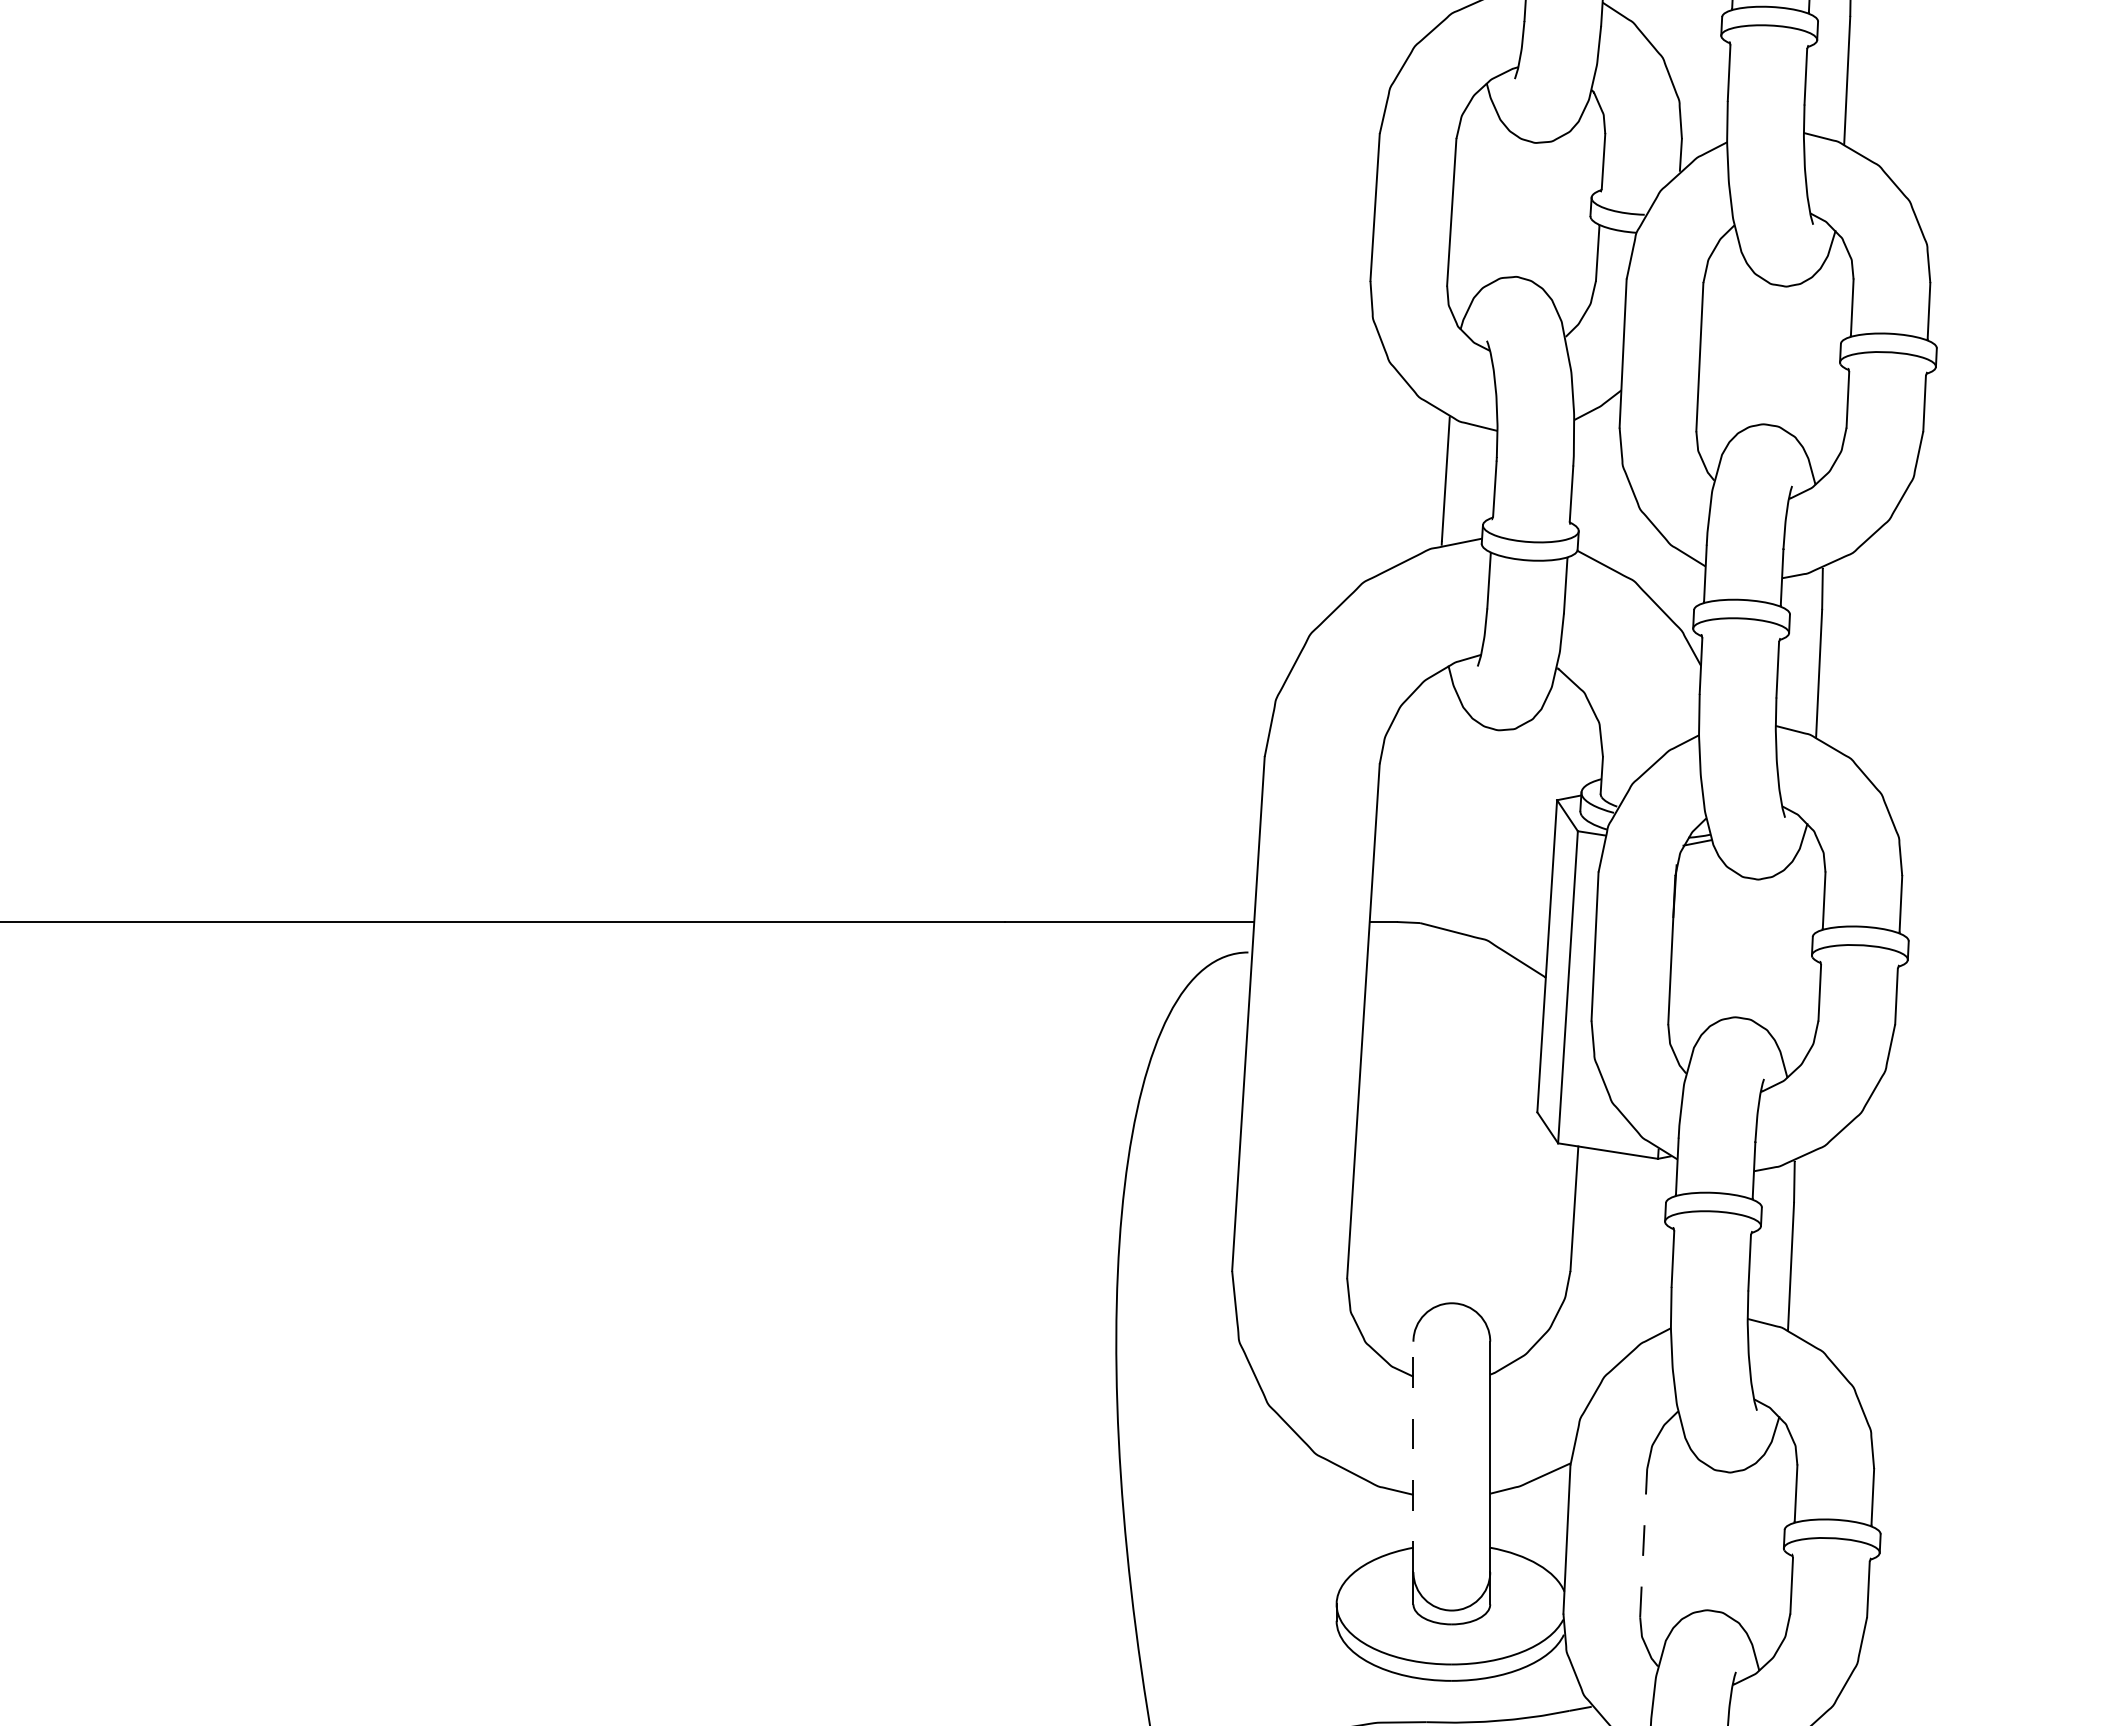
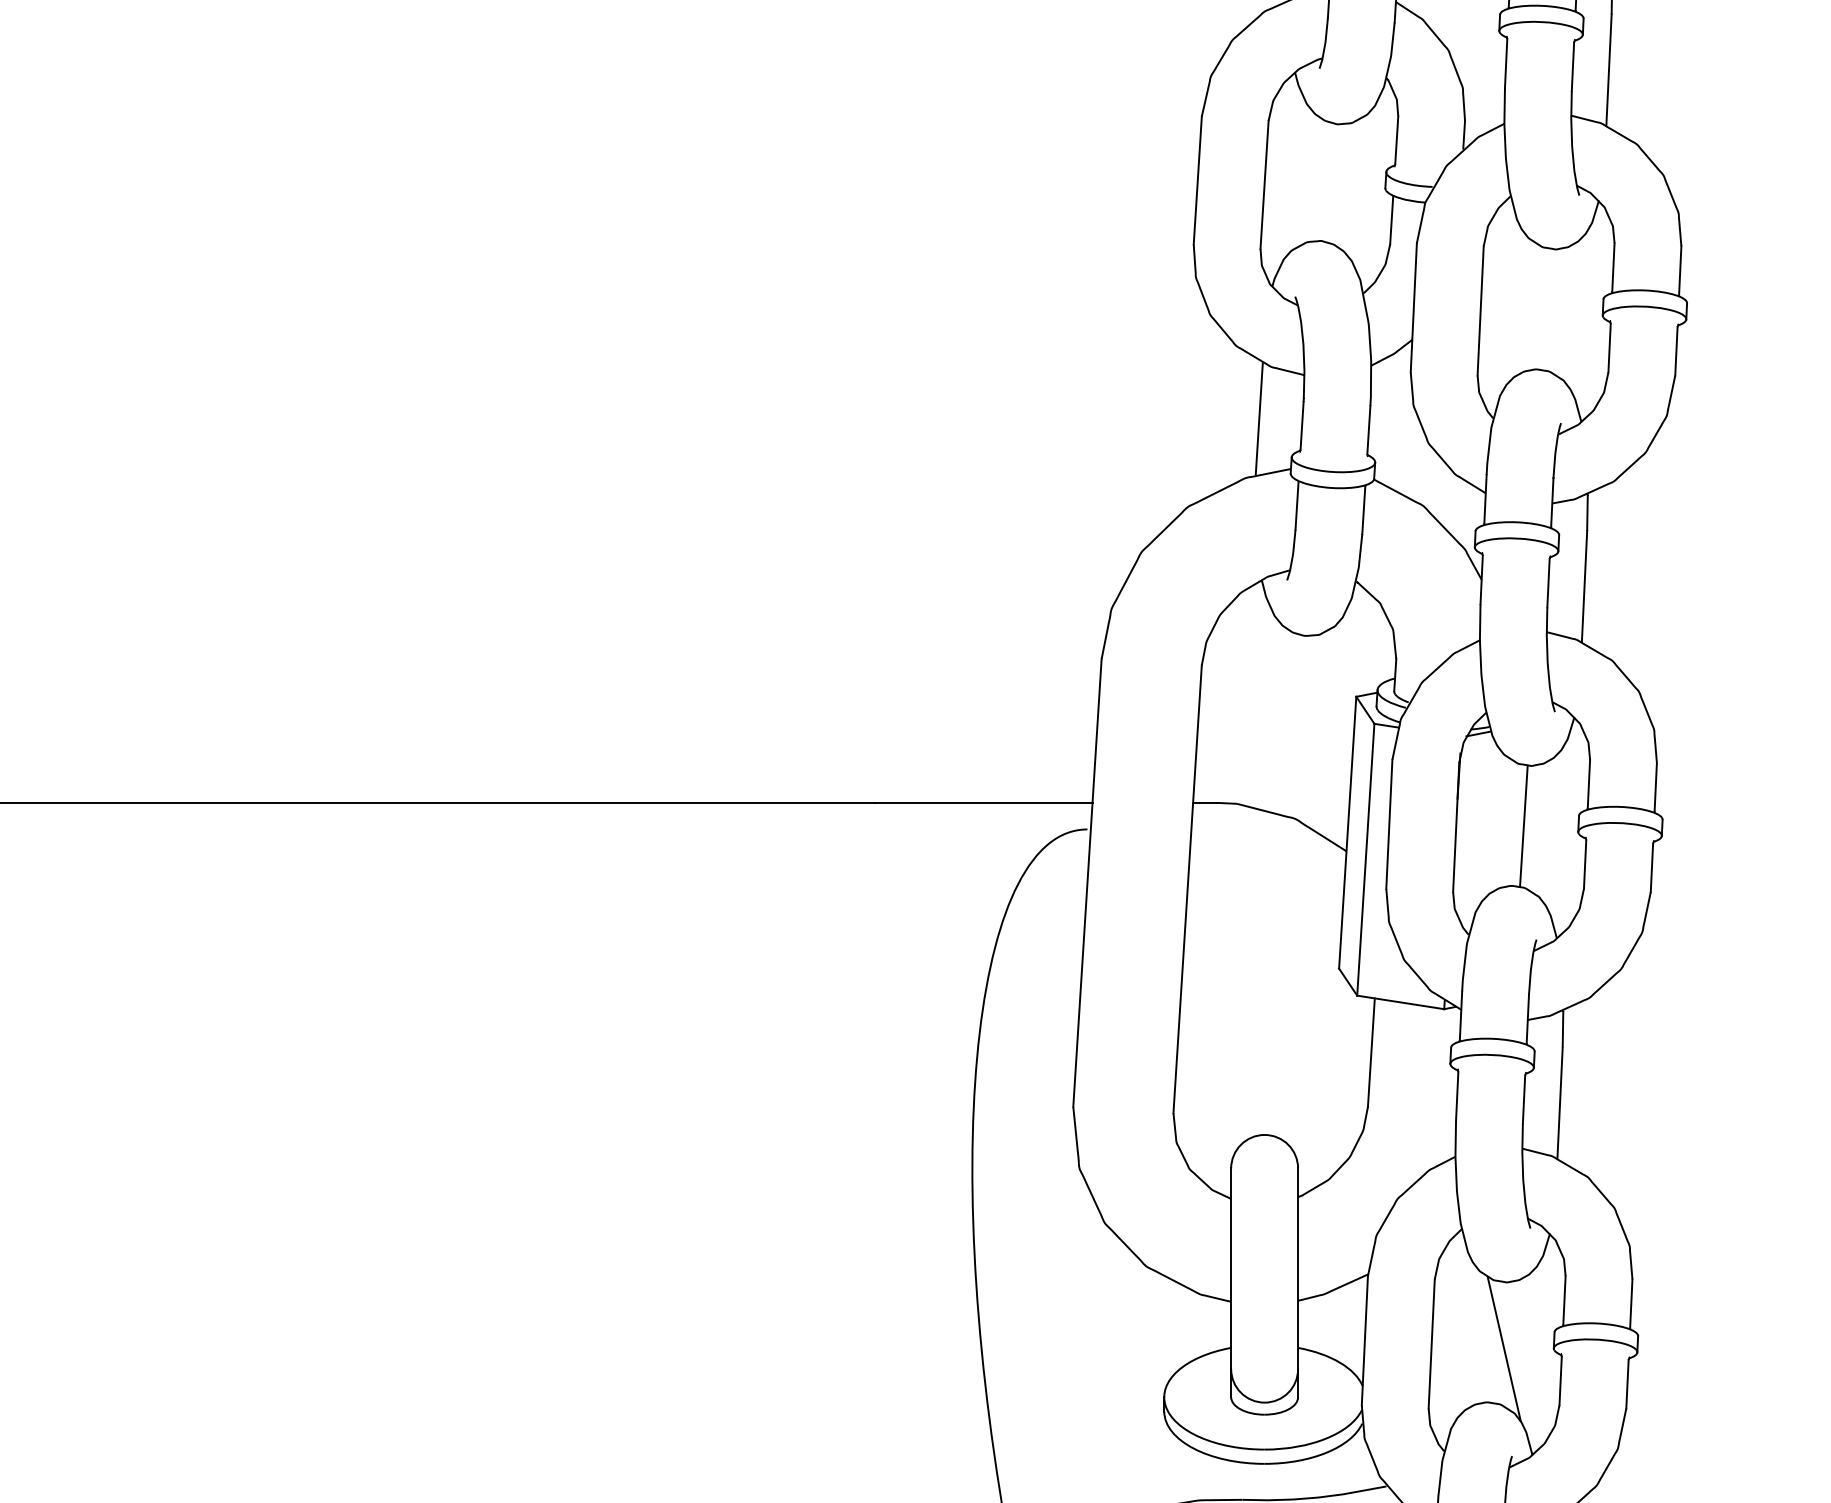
line: (1749, 948) -> (1523, 825), added
line: (1413, 1456) -> (1231, 1268), dashed -> solid
line: (1643, 1542) -> (1431, 1343), dashed -> solid
line: (1726, 1548) -> (1503, 1348), added

